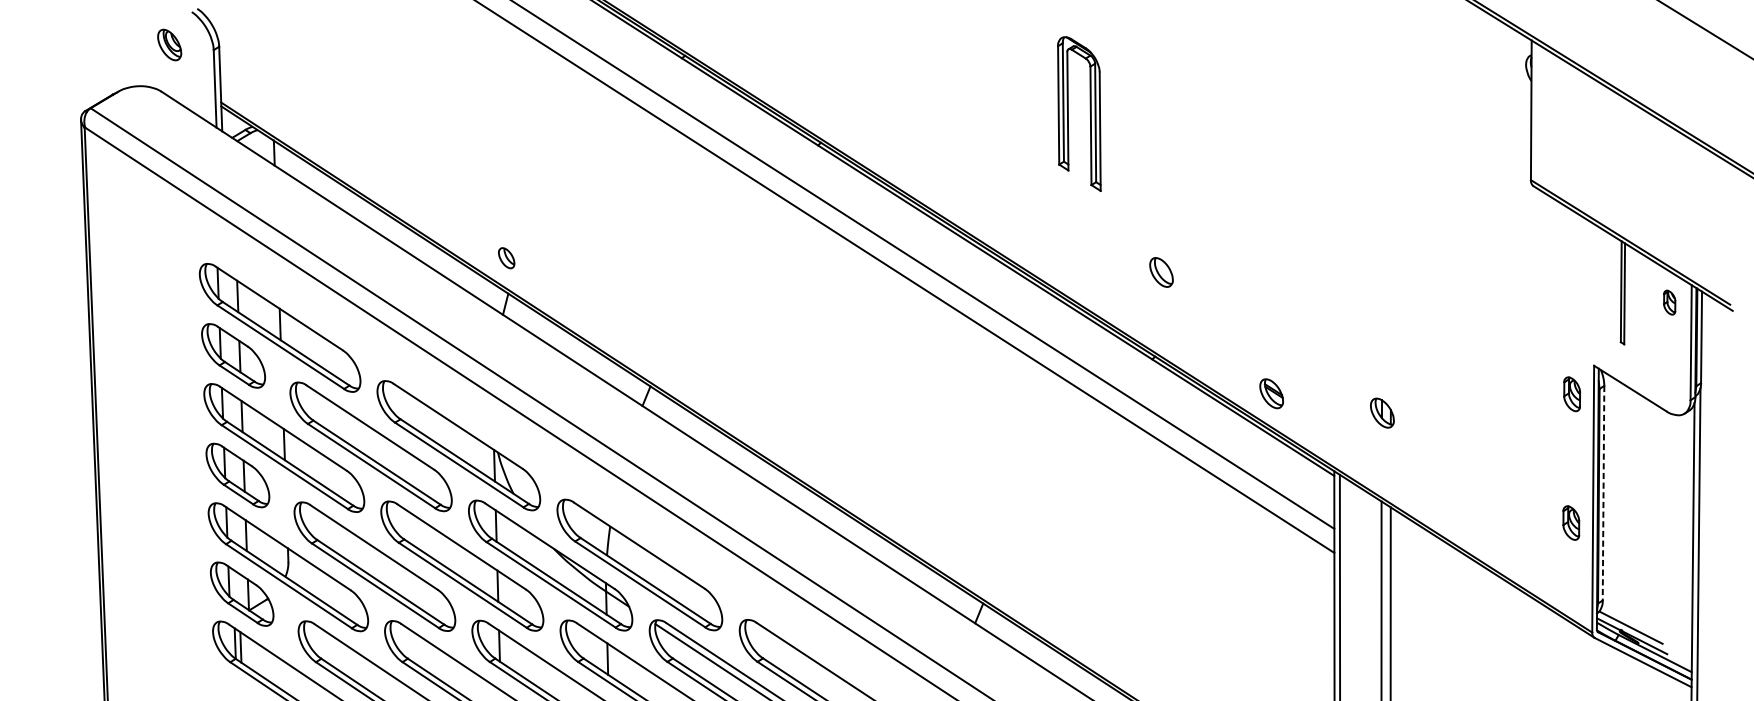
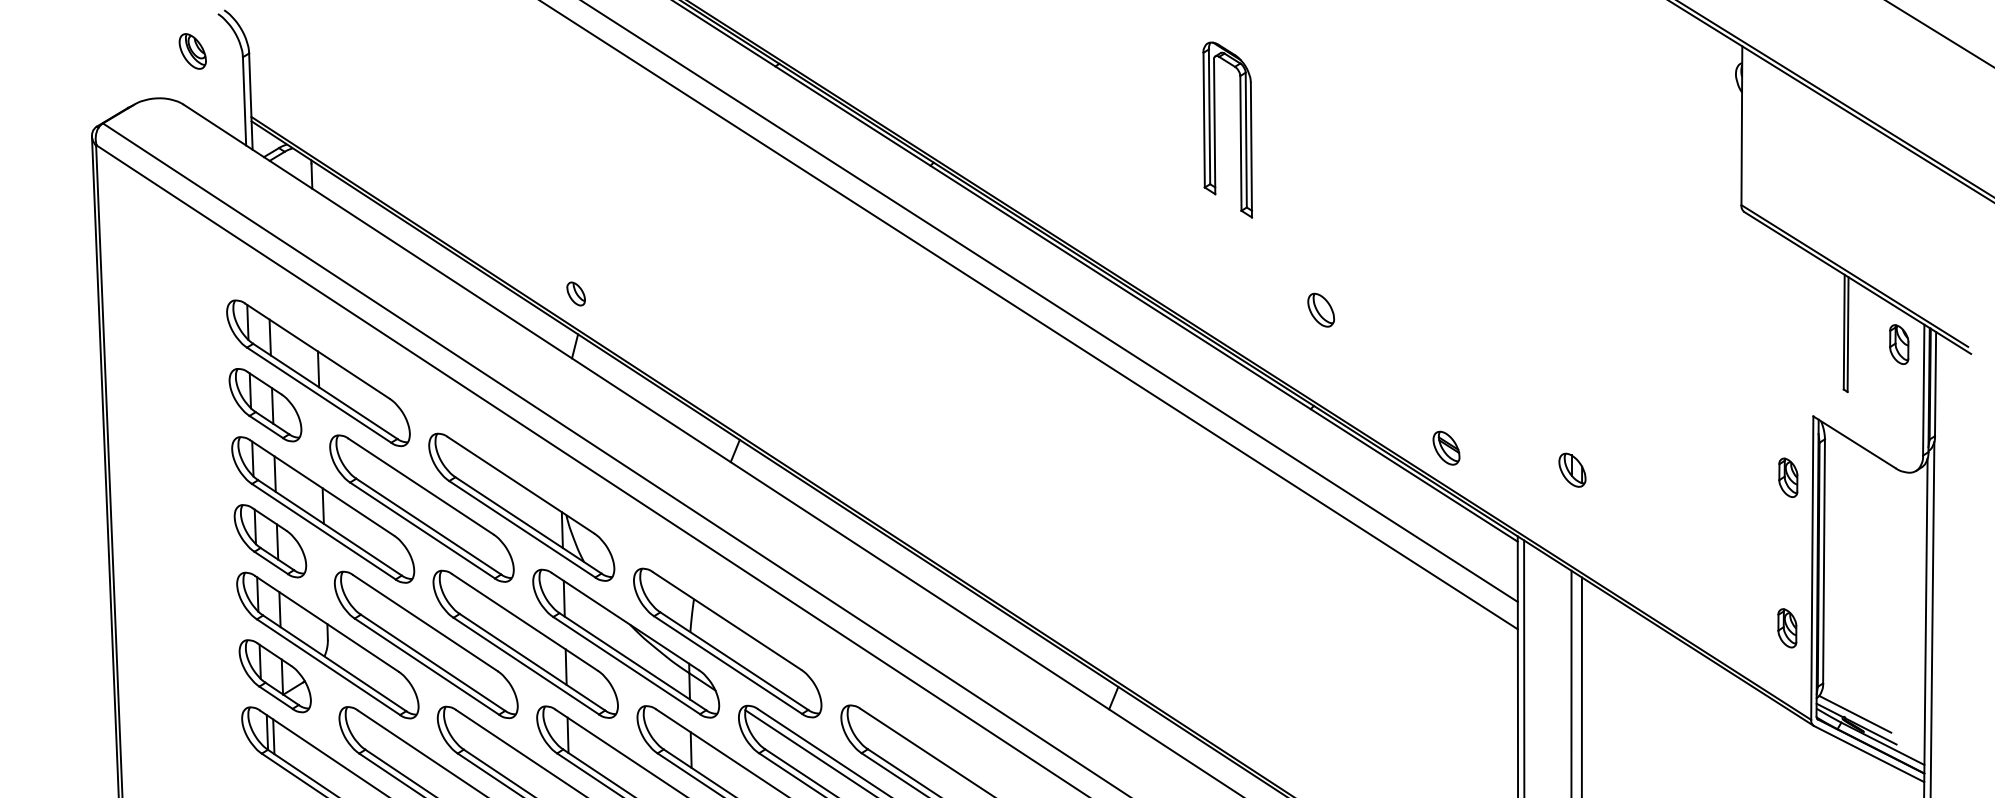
part: (1669, 302) -> (1899, 344), size x1.43
part: (1572, 394) -> (1788, 477), moved
line: (1603, 493) -> (1824, 561), dashed -> solid
part: (1571, 523) -> (1787, 628), moved

